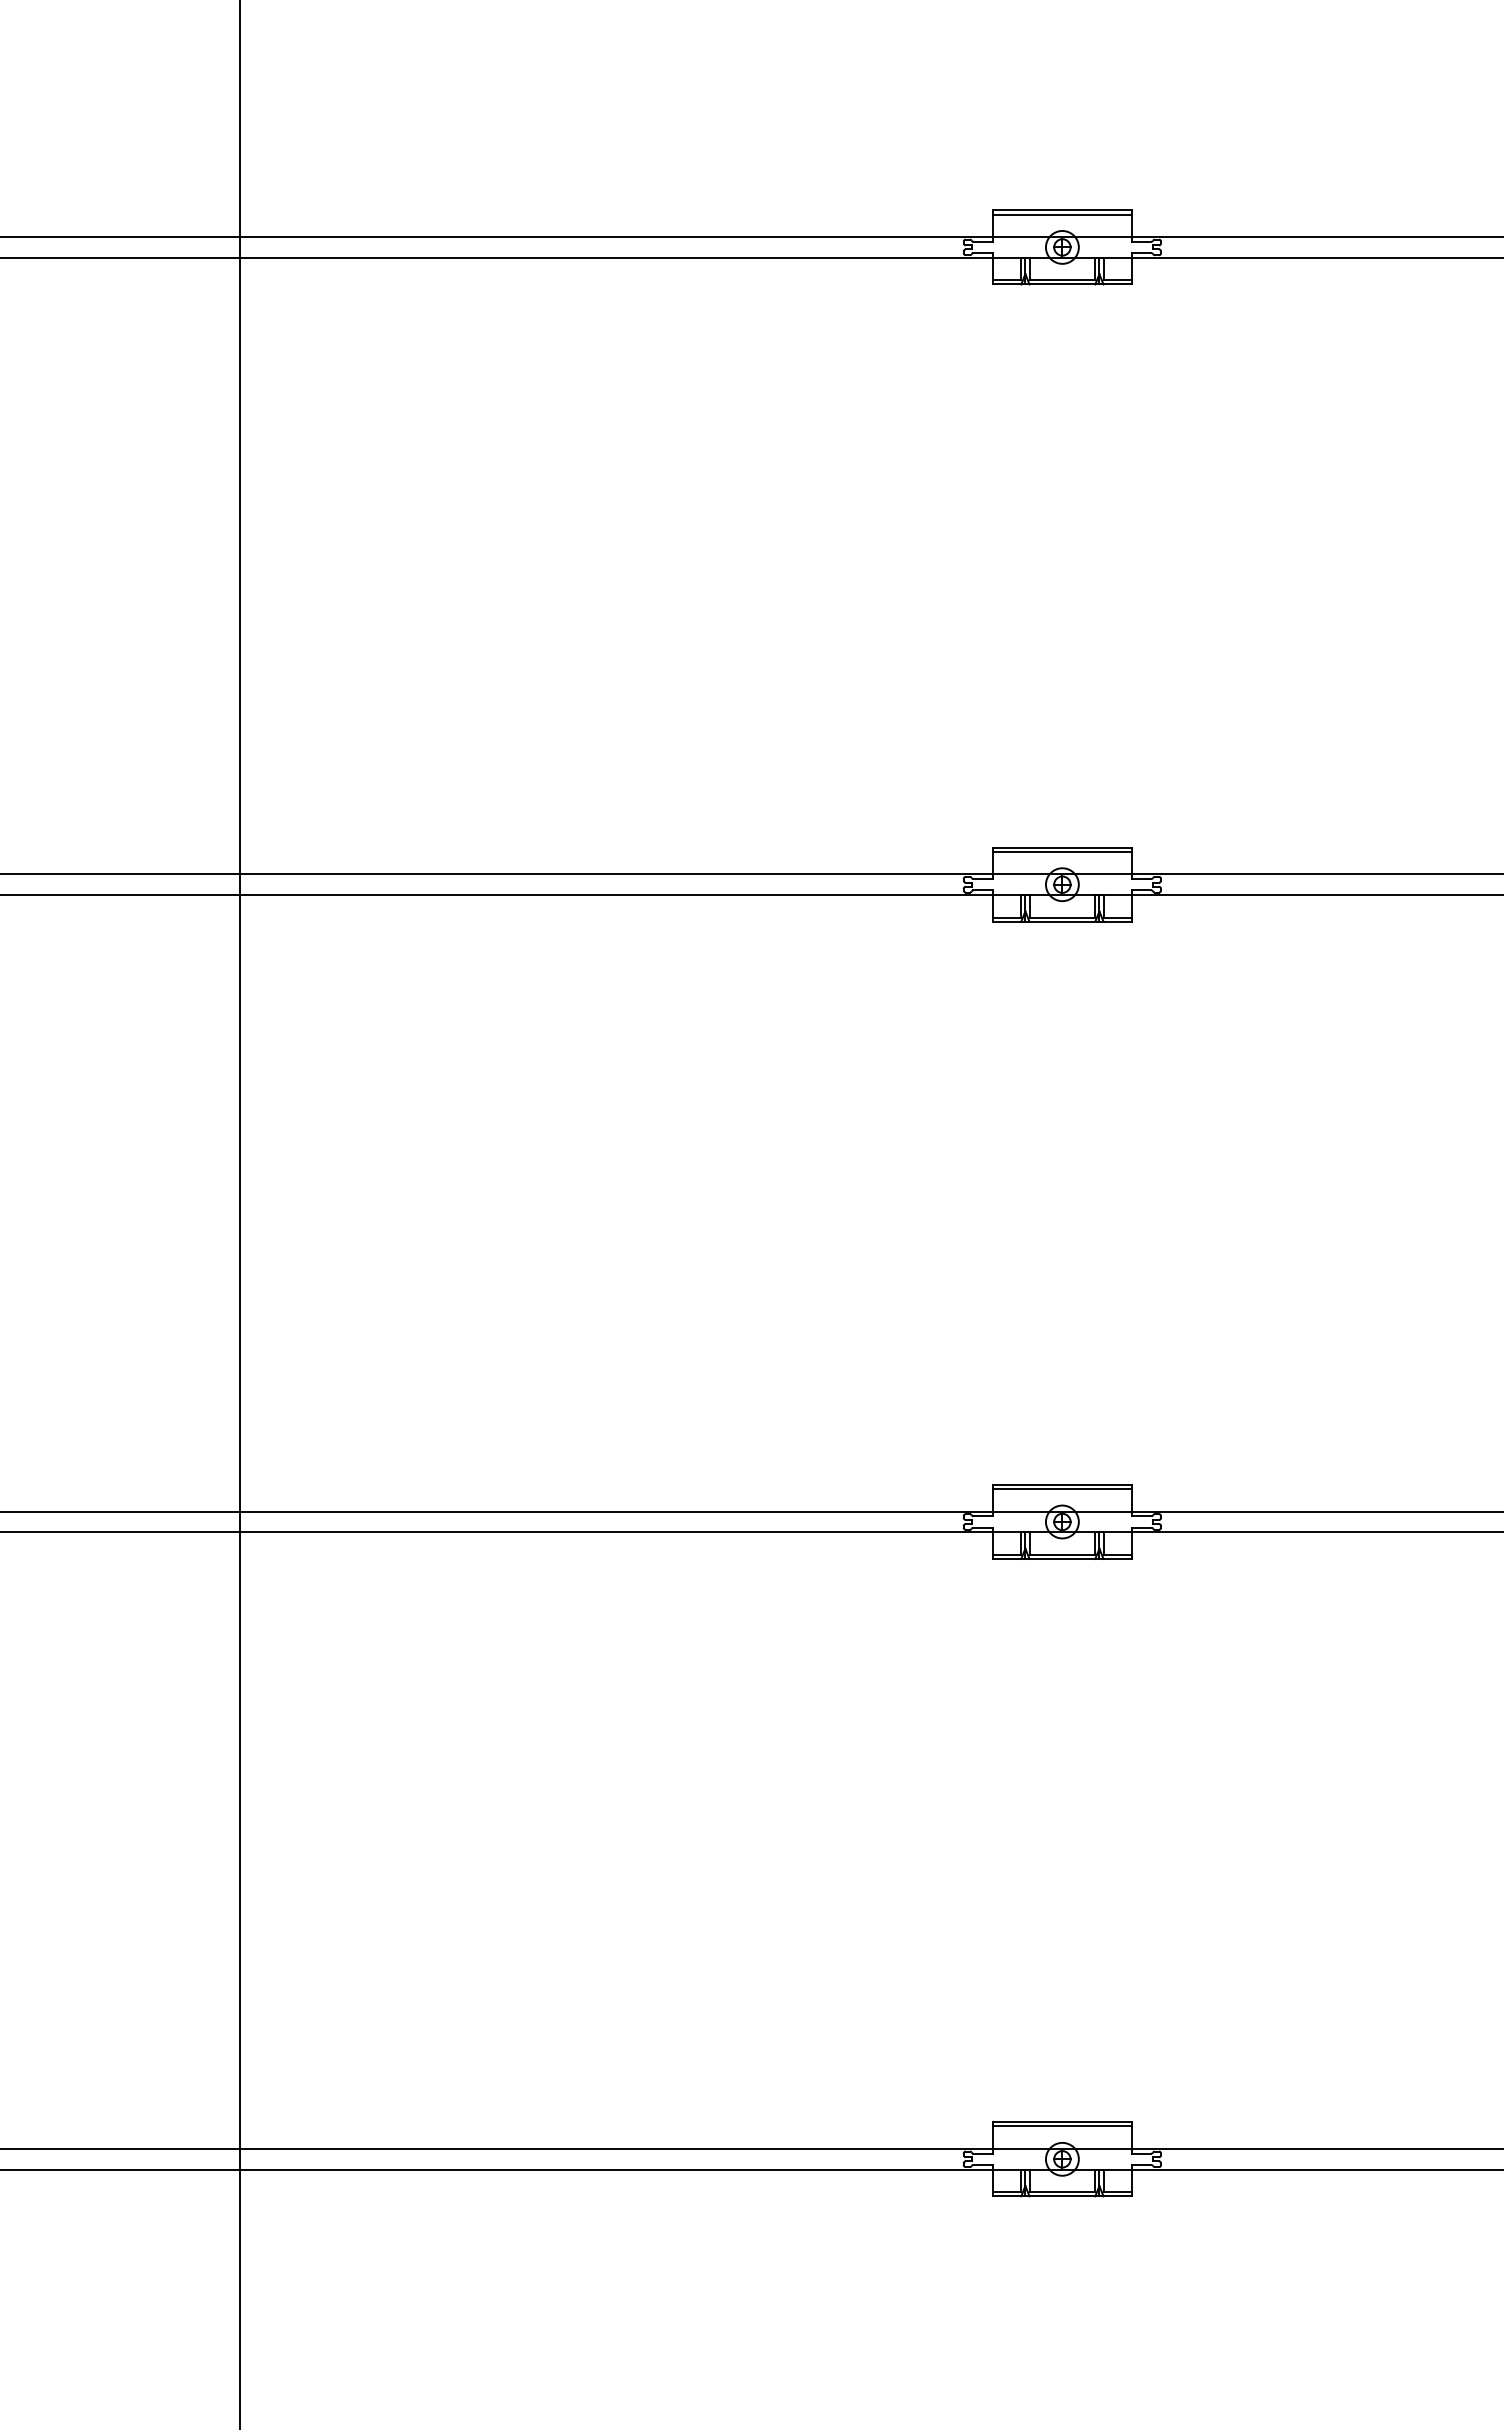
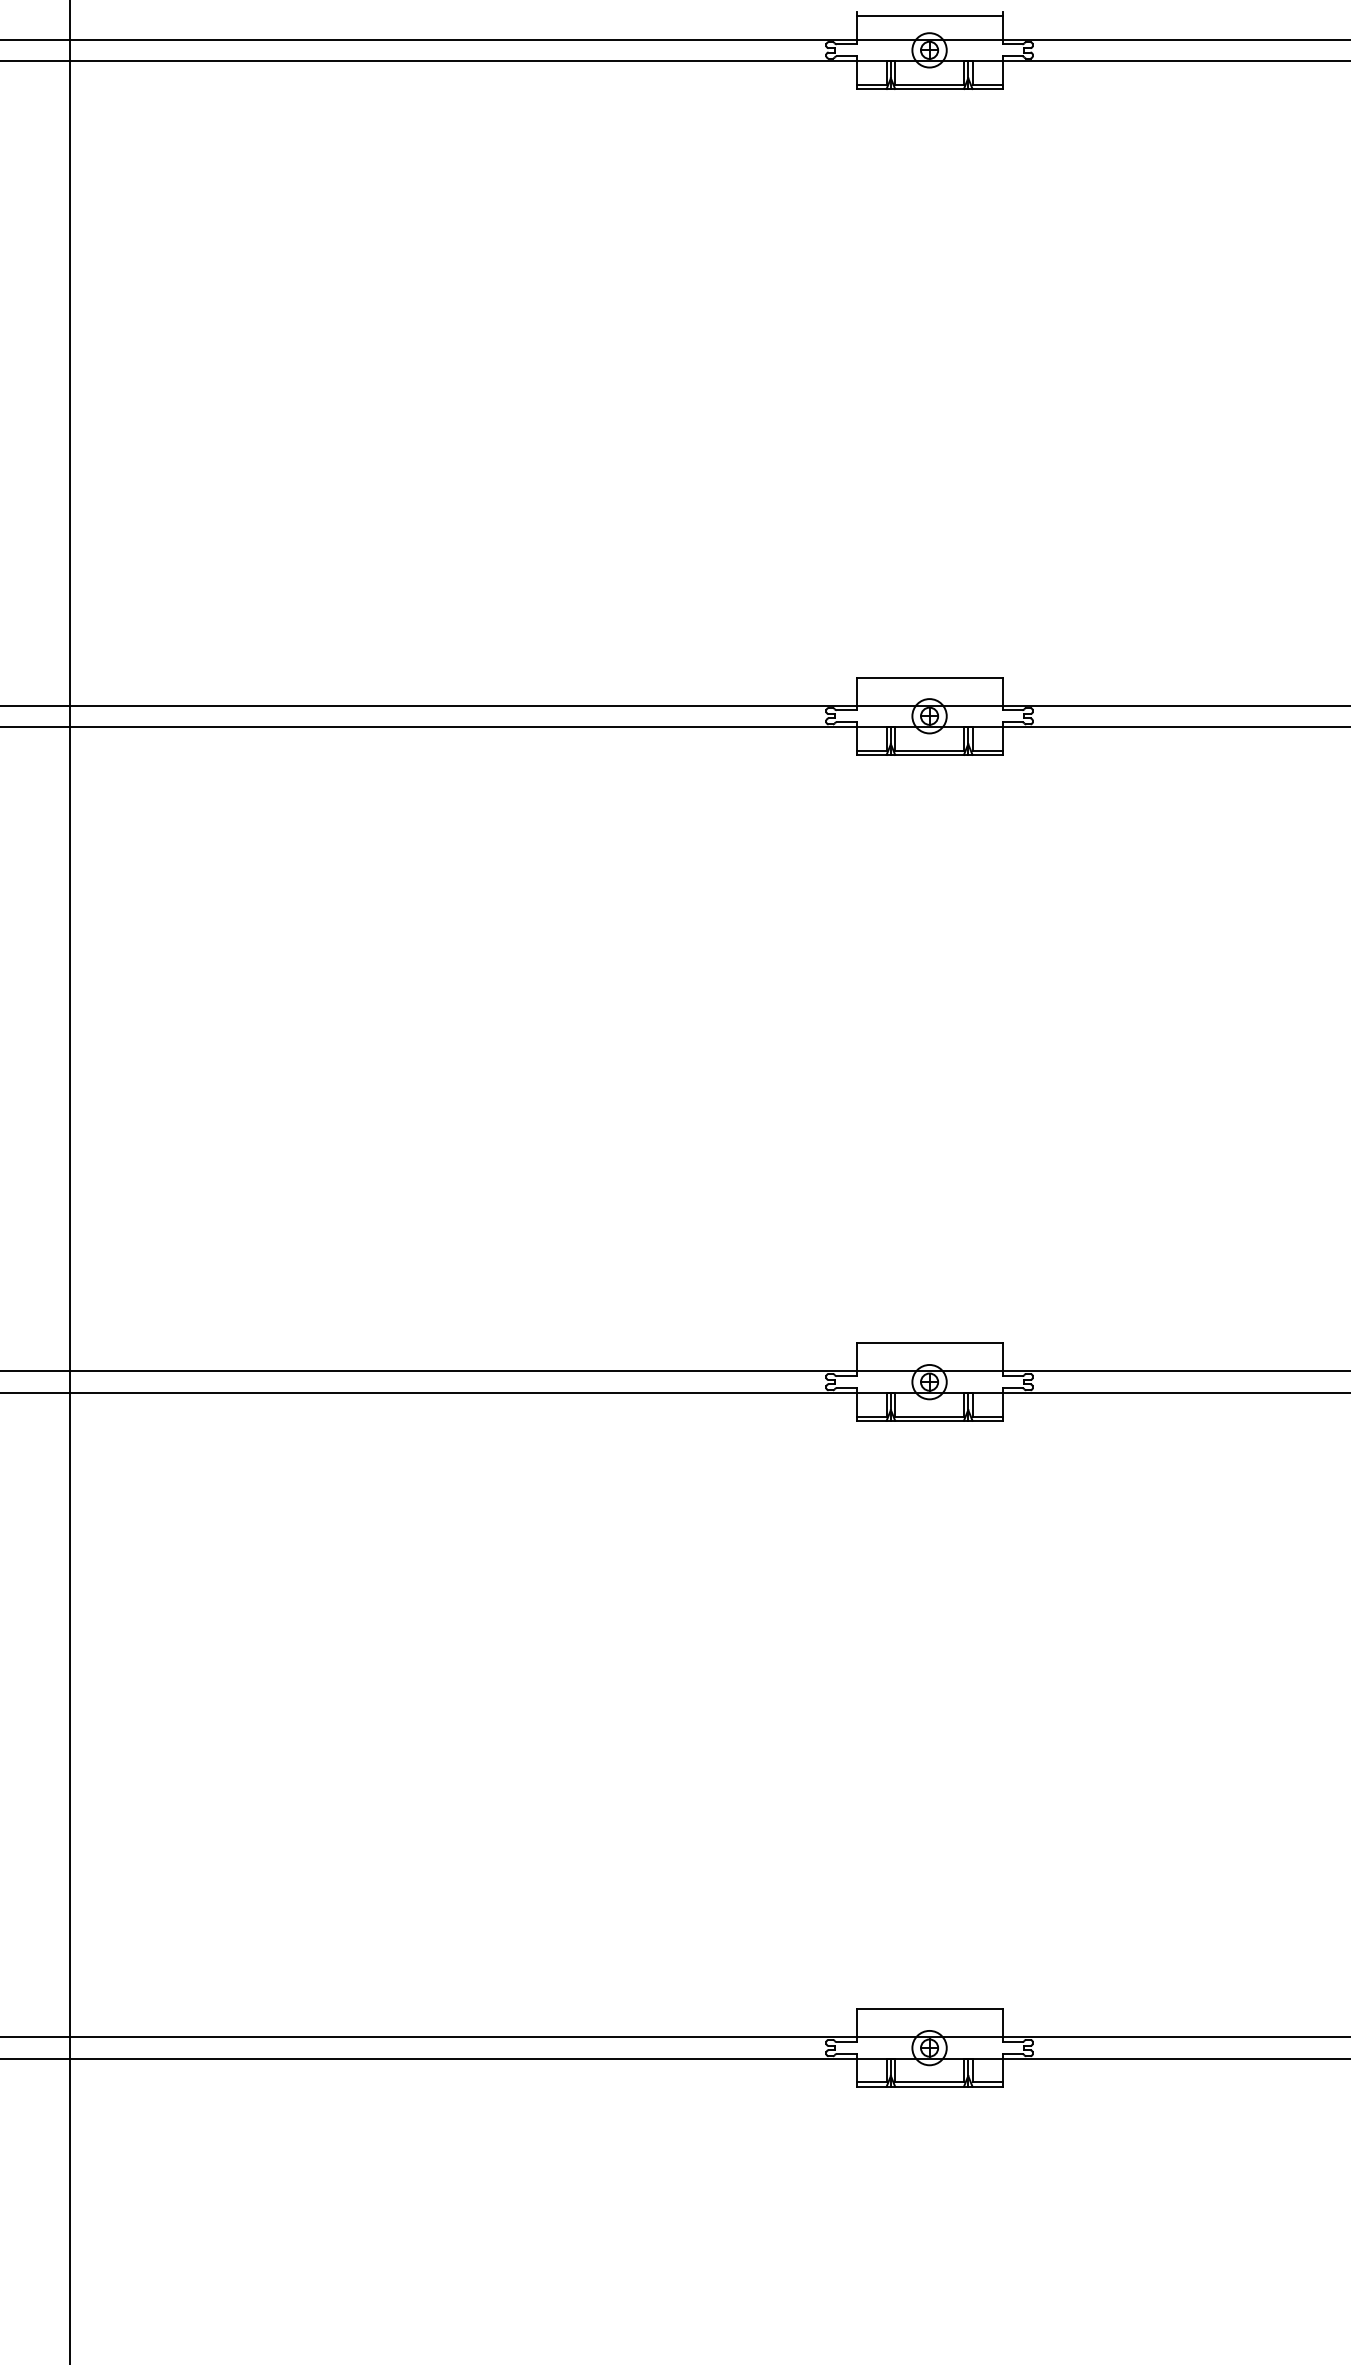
line: (1062, 210) -> (929, 11), removed
line: (1062, 851) -> (929, 681), removed
line: (1062, 1489) -> (929, 1348), removed
line: (1062, 2126) -> (929, 2013), removed

